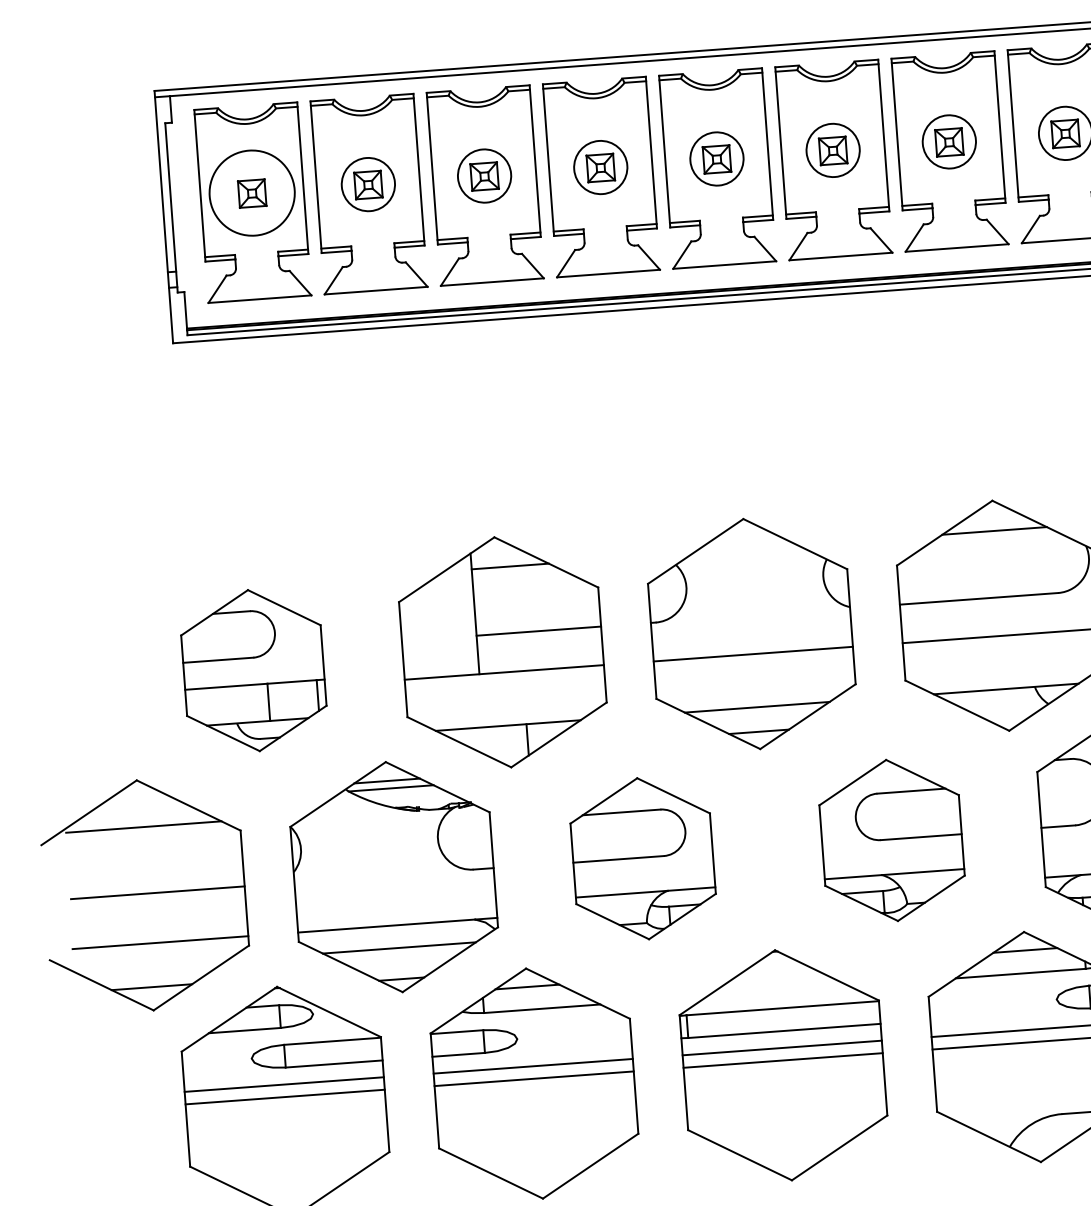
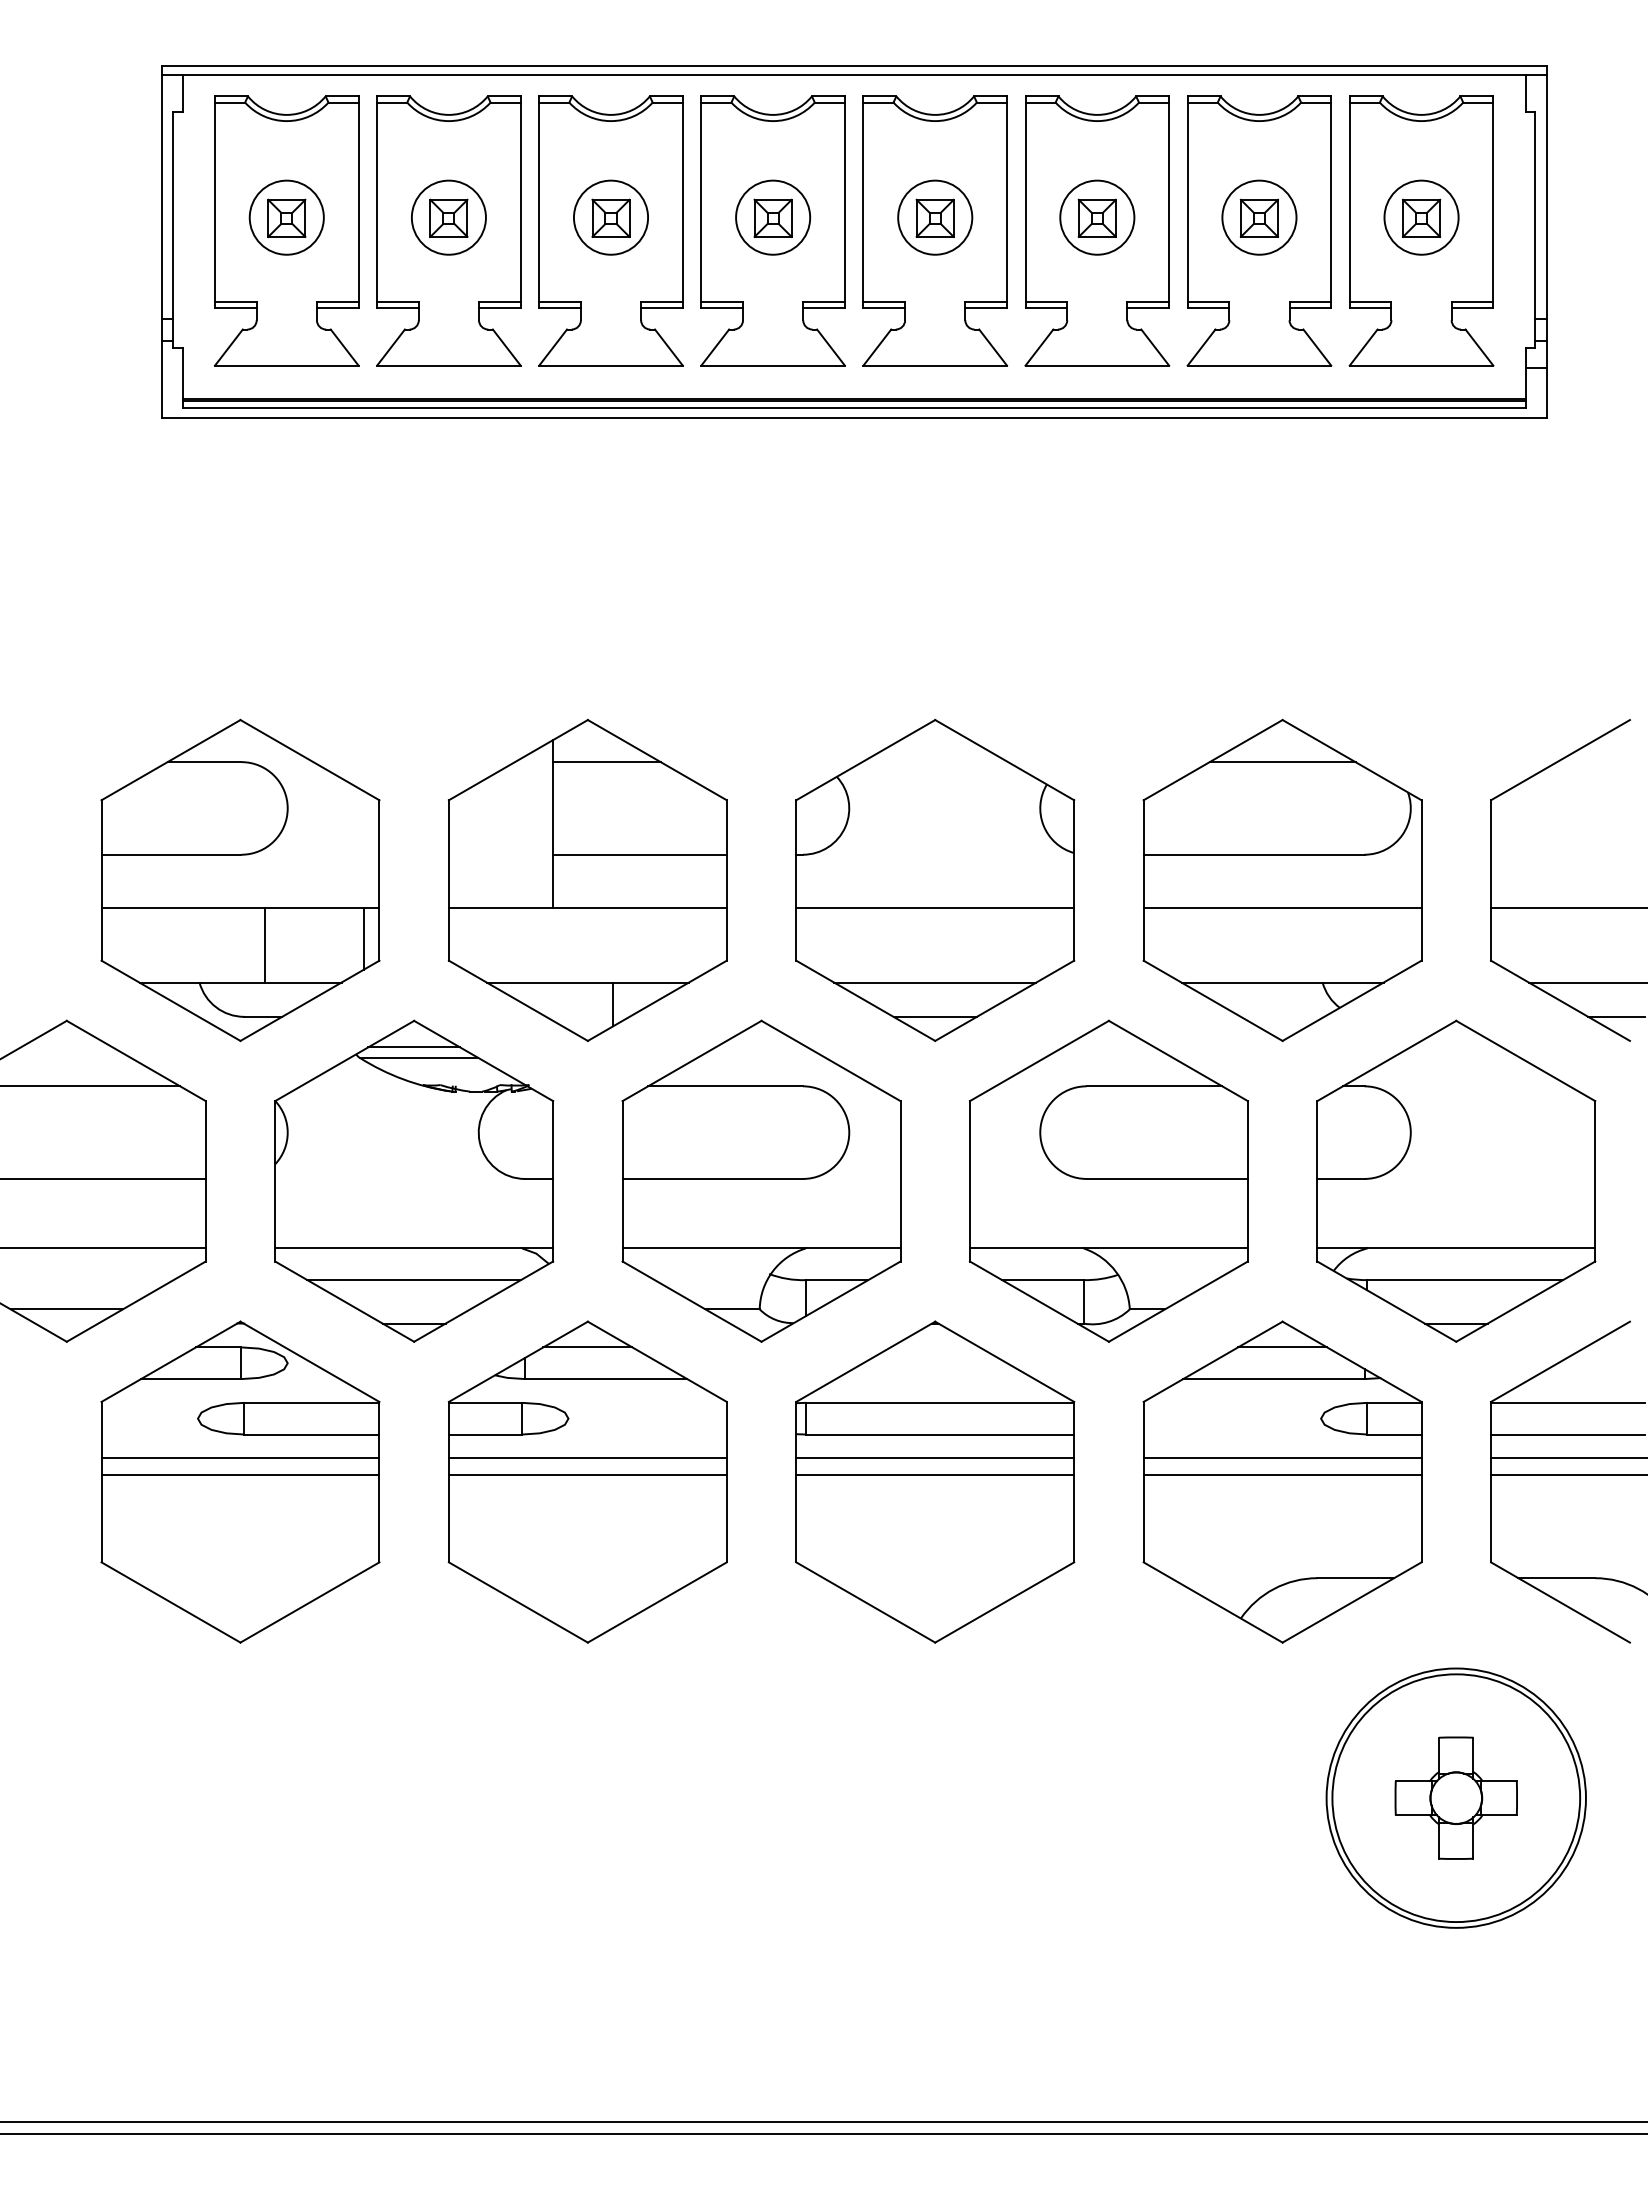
circle: (251, 193) -> (286, 217), size x0.62
part: (253, 670) -> (240, 880), size x1.43
part: (891, 839) -> (1108, 1180), size x1.43
part: (643, 858) -> (761, 1180), size x1.43

